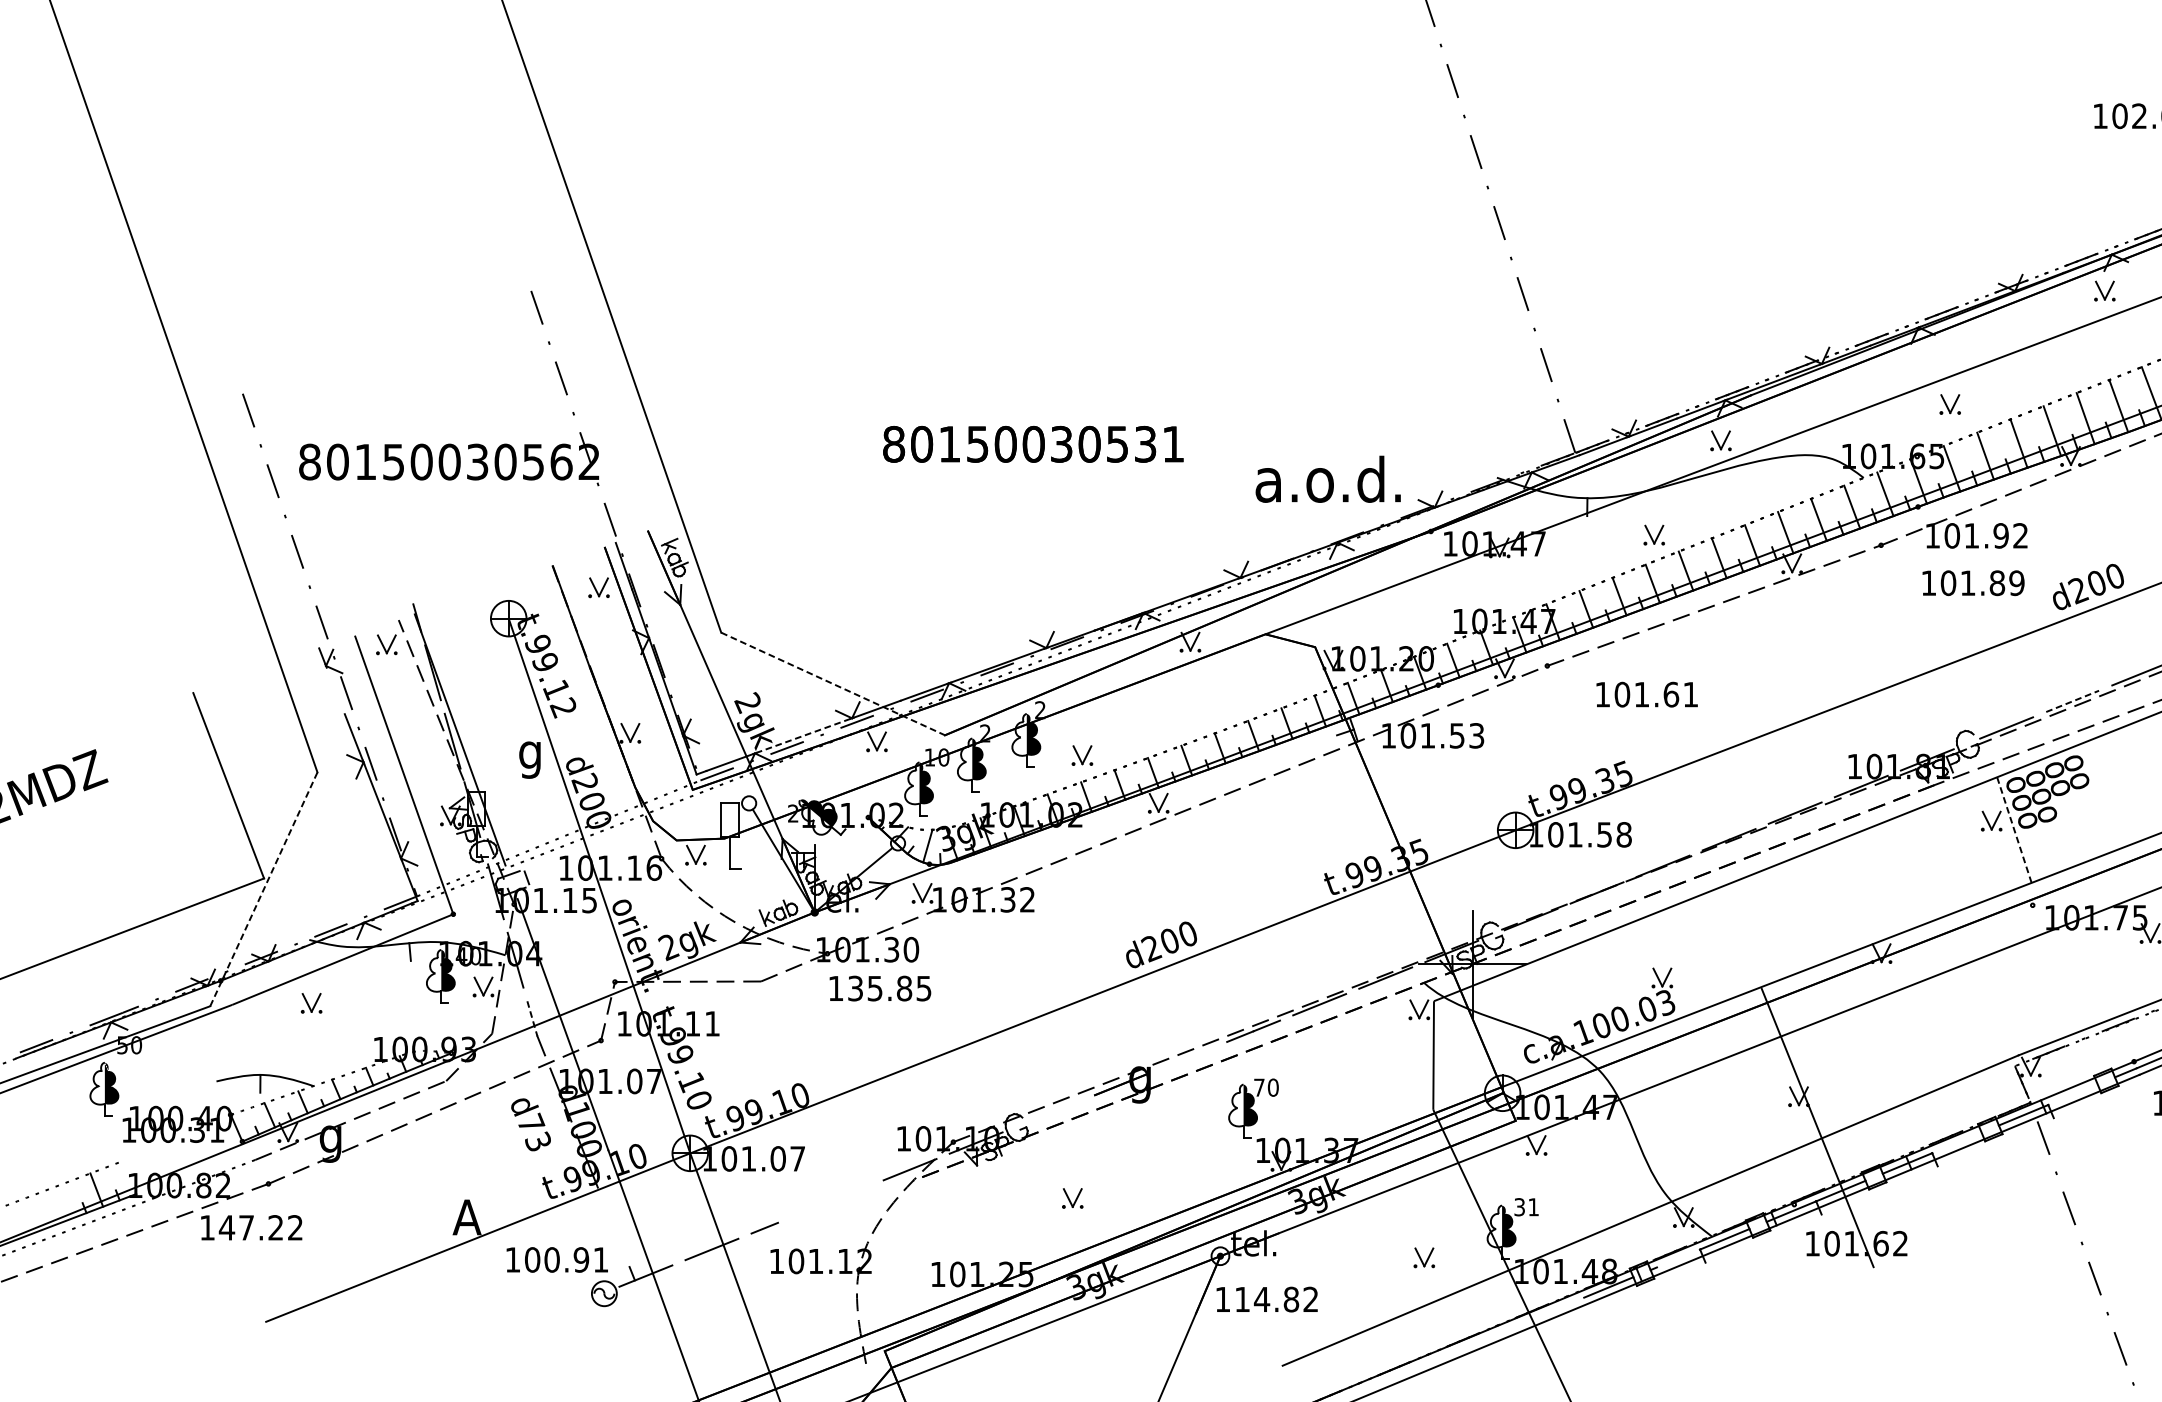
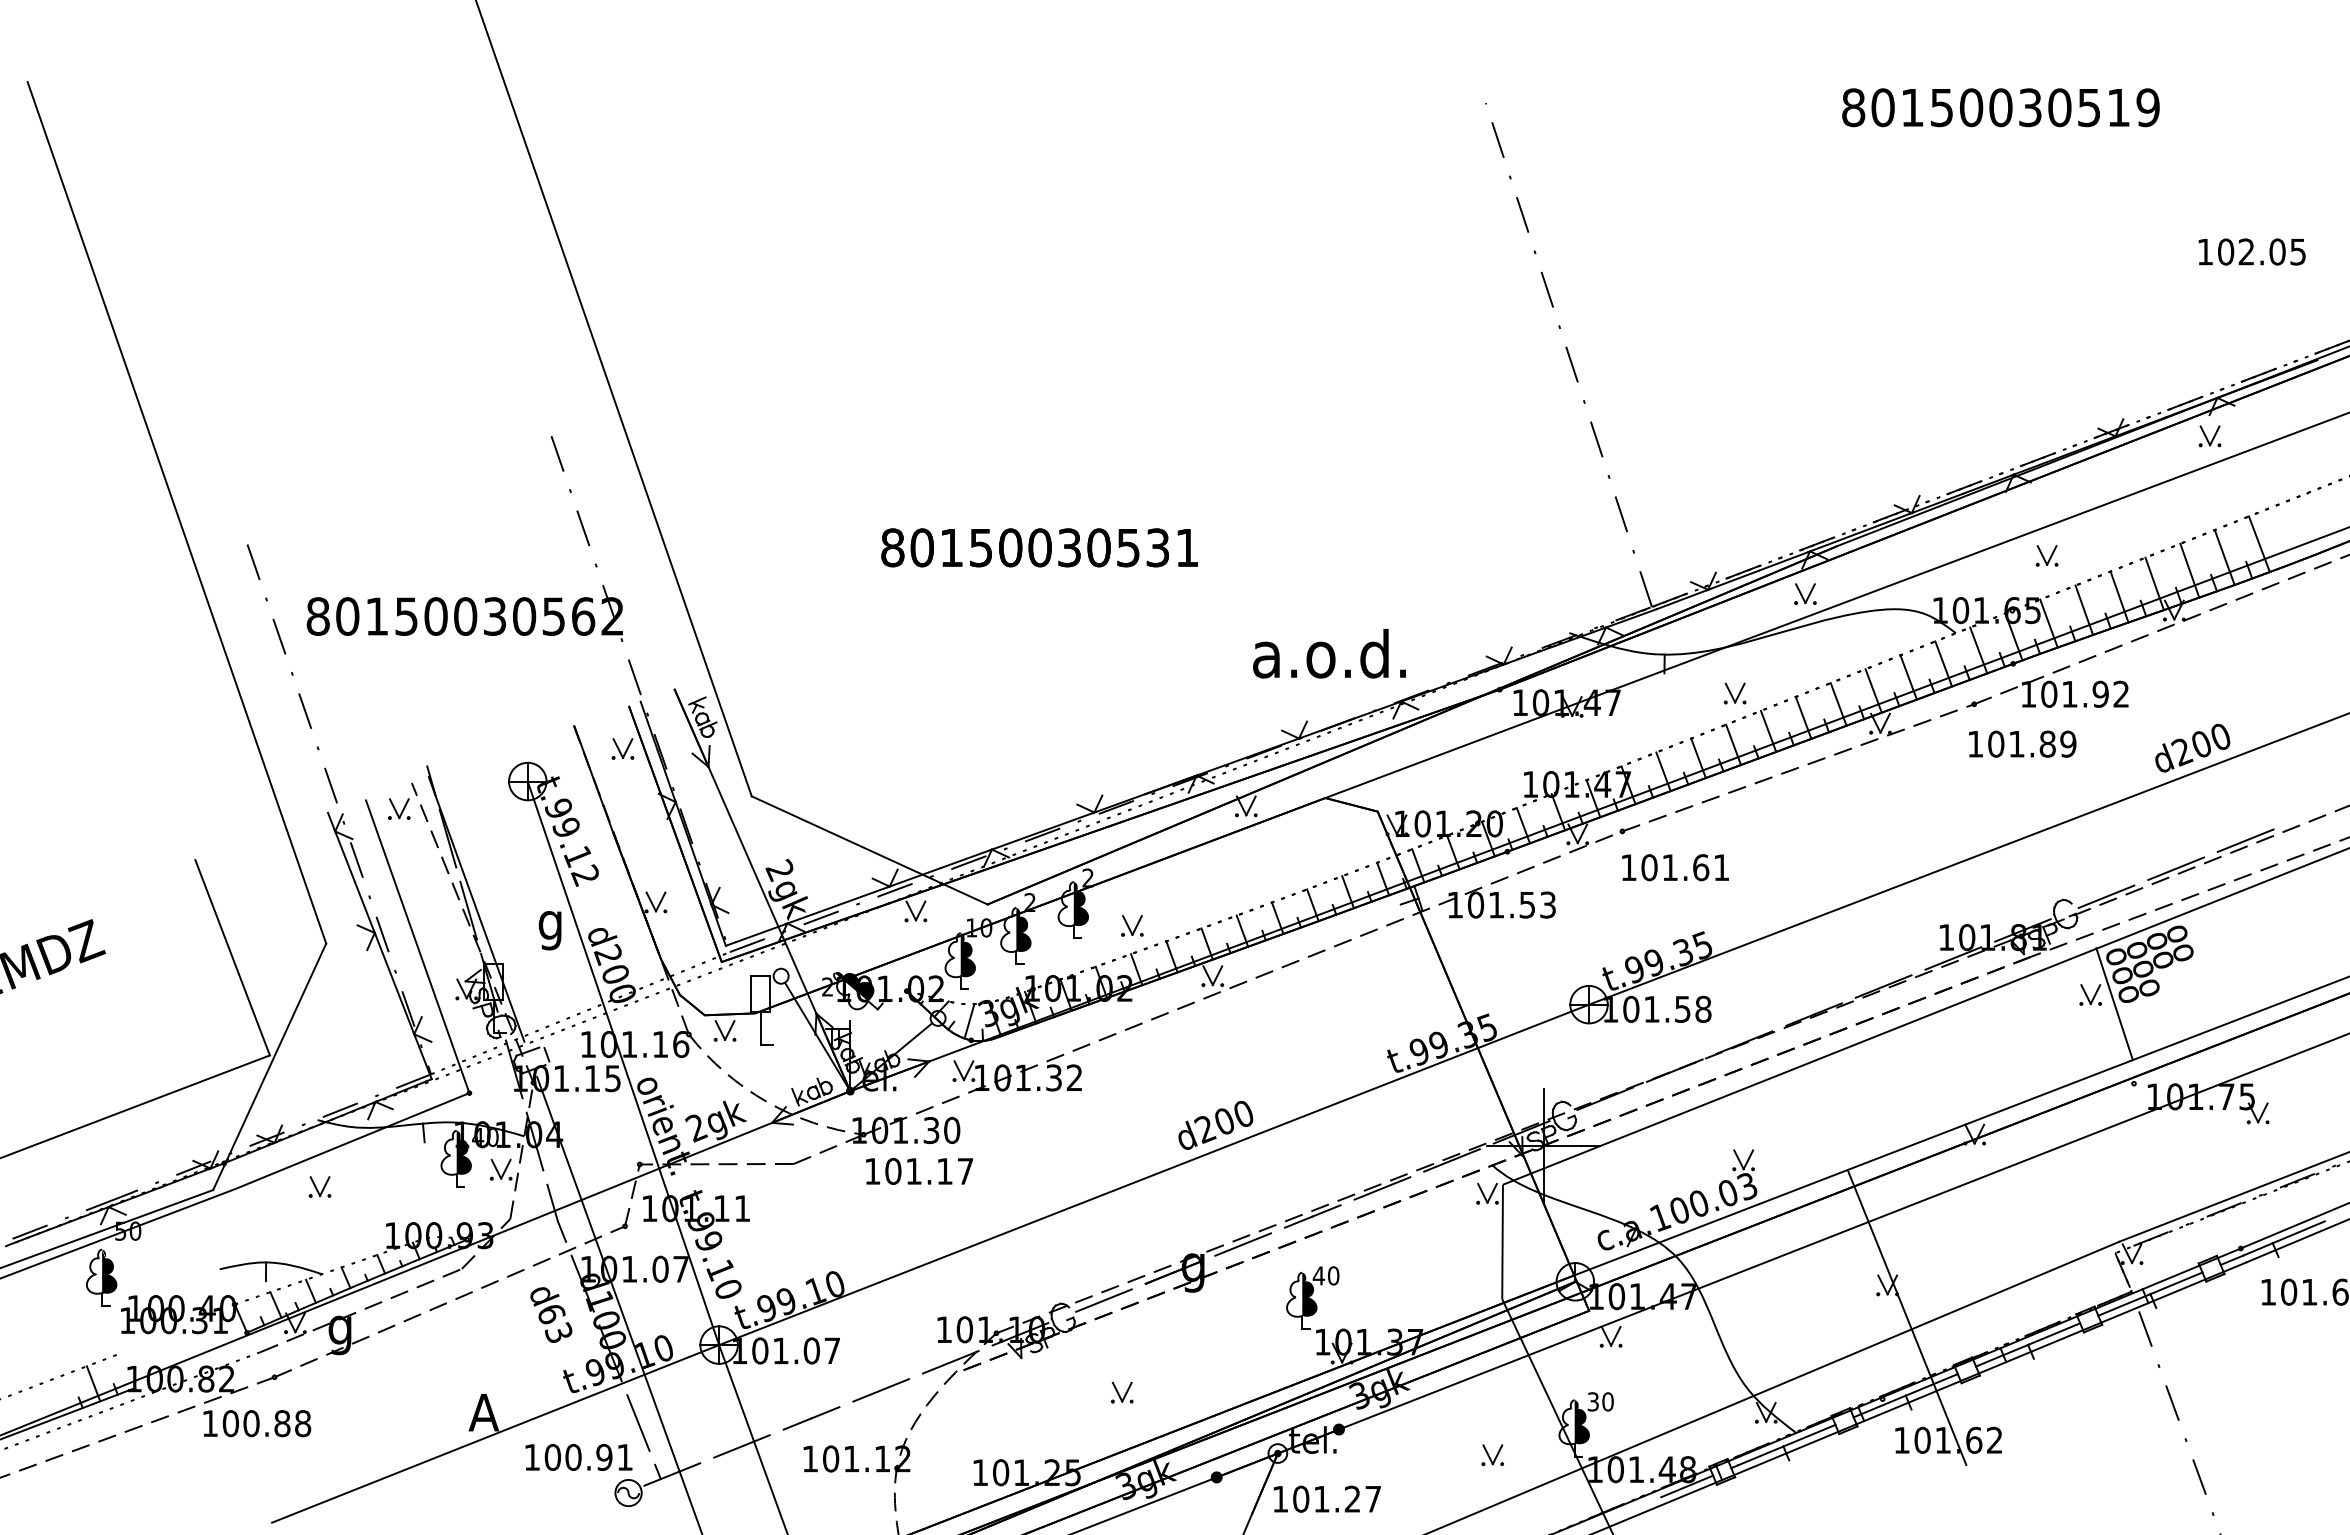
text: (1033, 444) -> (1039, 547), moved
text: (1328, 479) -> (1329, 653), moved
text: (1973, 582) -> (2022, 743), moved
line: (832, 684) -> (869, 850), dashed -> solid
line: (335, 690) -> (345, 857), added
text: (1647, 694) -> (1675, 867), moved
line: (2073, 701) -> (2176, 868), dashed -> solid
line: (803, 736) -> (838, 905), dashed -> solid
line: (2014, 830) -> (2114, 1004), dashed -> solid
line: (263, 889) -> (269, 1066), dashed -> solid
text: (889, 987) -> (929, 1170), 135.85 -> 101.17
line: (532, 1018) -> (552, 1203), dashed -> solid
line: (1187, 1057) -> (1243, 1244), added
text: (1258, 1087) -> (1318, 1275), 70 -> 40
line: (2073, 1094) -> (2176, 1283), added
line: (1054, 1111) -> (1103, 1300), added
text: (532, 1123) -> (552, 1313), d73 -> d63
line: (1957, 1142) -> (2054, 1333), added
line: (844, 1196) -> (881, 1390), added
text: (1533, 1206) -> (1607, 1401), 31 -> 30
line: (791, 1217) -> (825, 1412), added
line: (613, 1226) -> (638, 1422), added
text: (260, 1227) -> (266, 1423), 147.22 -> 100.88
fill: (1278, 1233) -> (1339, 1429), added
line: (1678, 1258) -> (1760, 1455), added
fill: (1162, 1278) -> (1216, 1477), added
text: (1276, 1298) -> (1336, 1498), 114.82 -> 101.27

